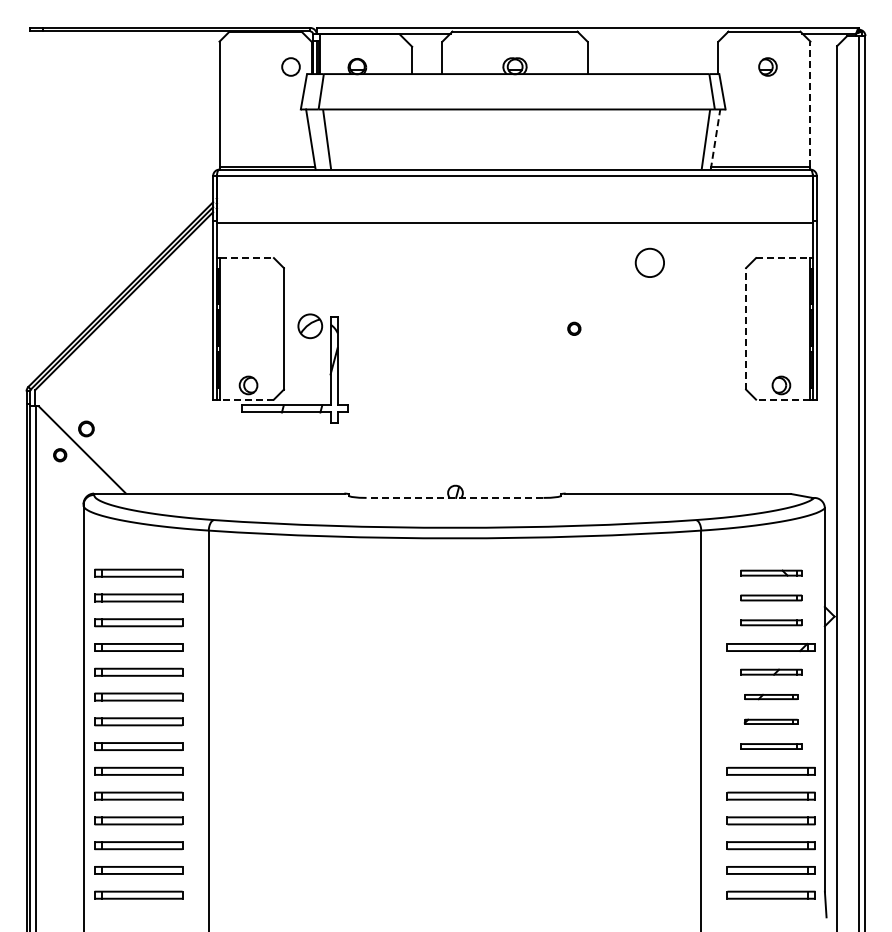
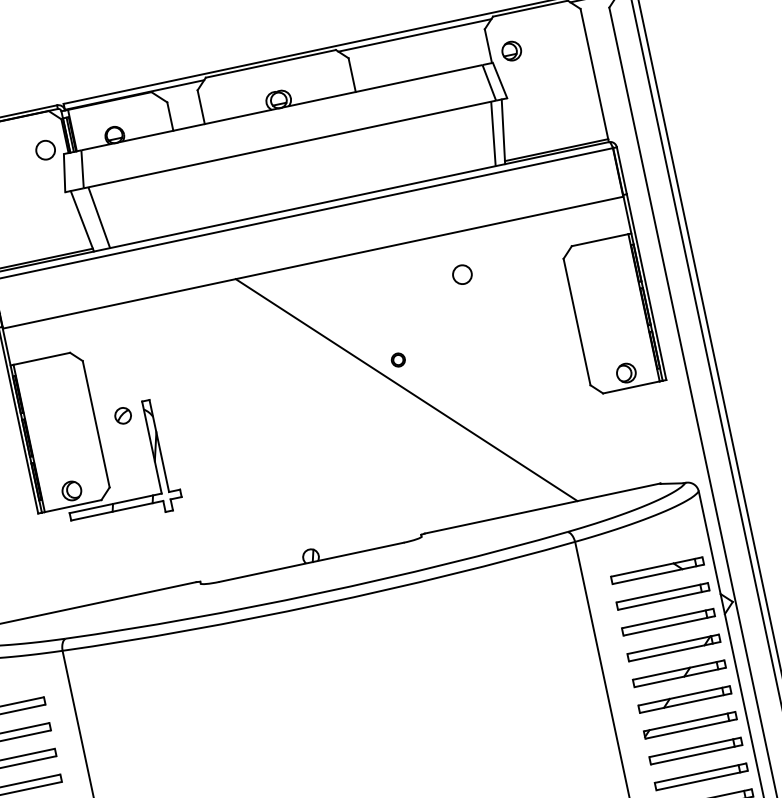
line: (652, 33) -> (414, 35), added
part: (767, 66) -> (511, 50), moved
line: (810, 104) -> (594, 74), dashed -> solid
line: (715, 139) -> (503, 131), dashed -> solid
line: (247, 258) -> (42, 359), dashed -> solid
line: (783, 258) -> (600, 240), dashed -> solid
circle: (649, 262) -> (461, 274), size x0.62
part: (310, 326) -> (123, 415), size x0.62
line: (746, 328) -> (577, 321), dashed -> solid
line: (575, 357) -> (405, 389), added
line: (246, 399) -> (72, 506), dashed -> solid
line: (782, 399) -> (630, 387), dashed -> solid
line: (454, 497) -> (310, 562), dashed -> solid
part: (770, 572) -> (656, 570), size x1.43
part: (770, 597) -> (661, 596), size x1.43
part: (770, 622) -> (667, 622), size x1.43
part: (770, 671) -> (678, 673), size x1.43
part: (770, 696) -> (683, 699), size x1.67
part: (770, 721) -> (689, 725), size x1.67
part: (770, 746) -> (694, 751), size x1.43

